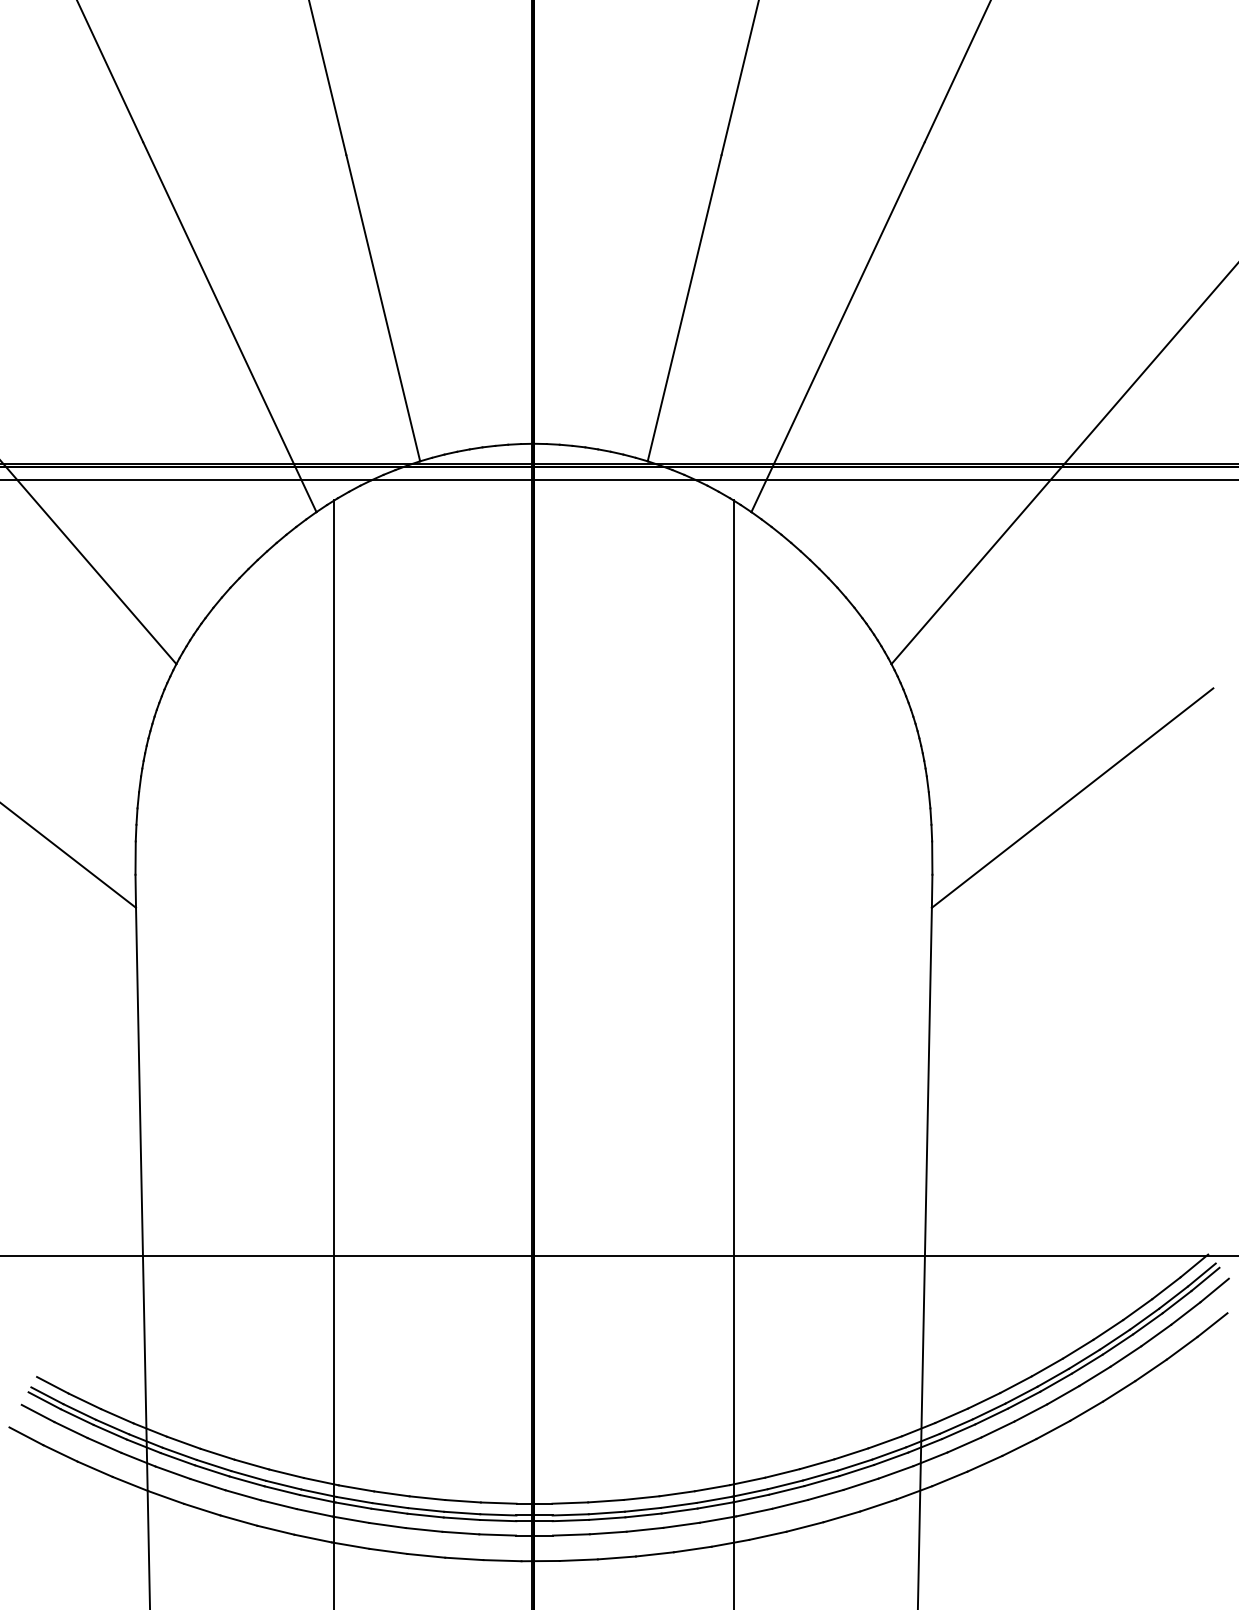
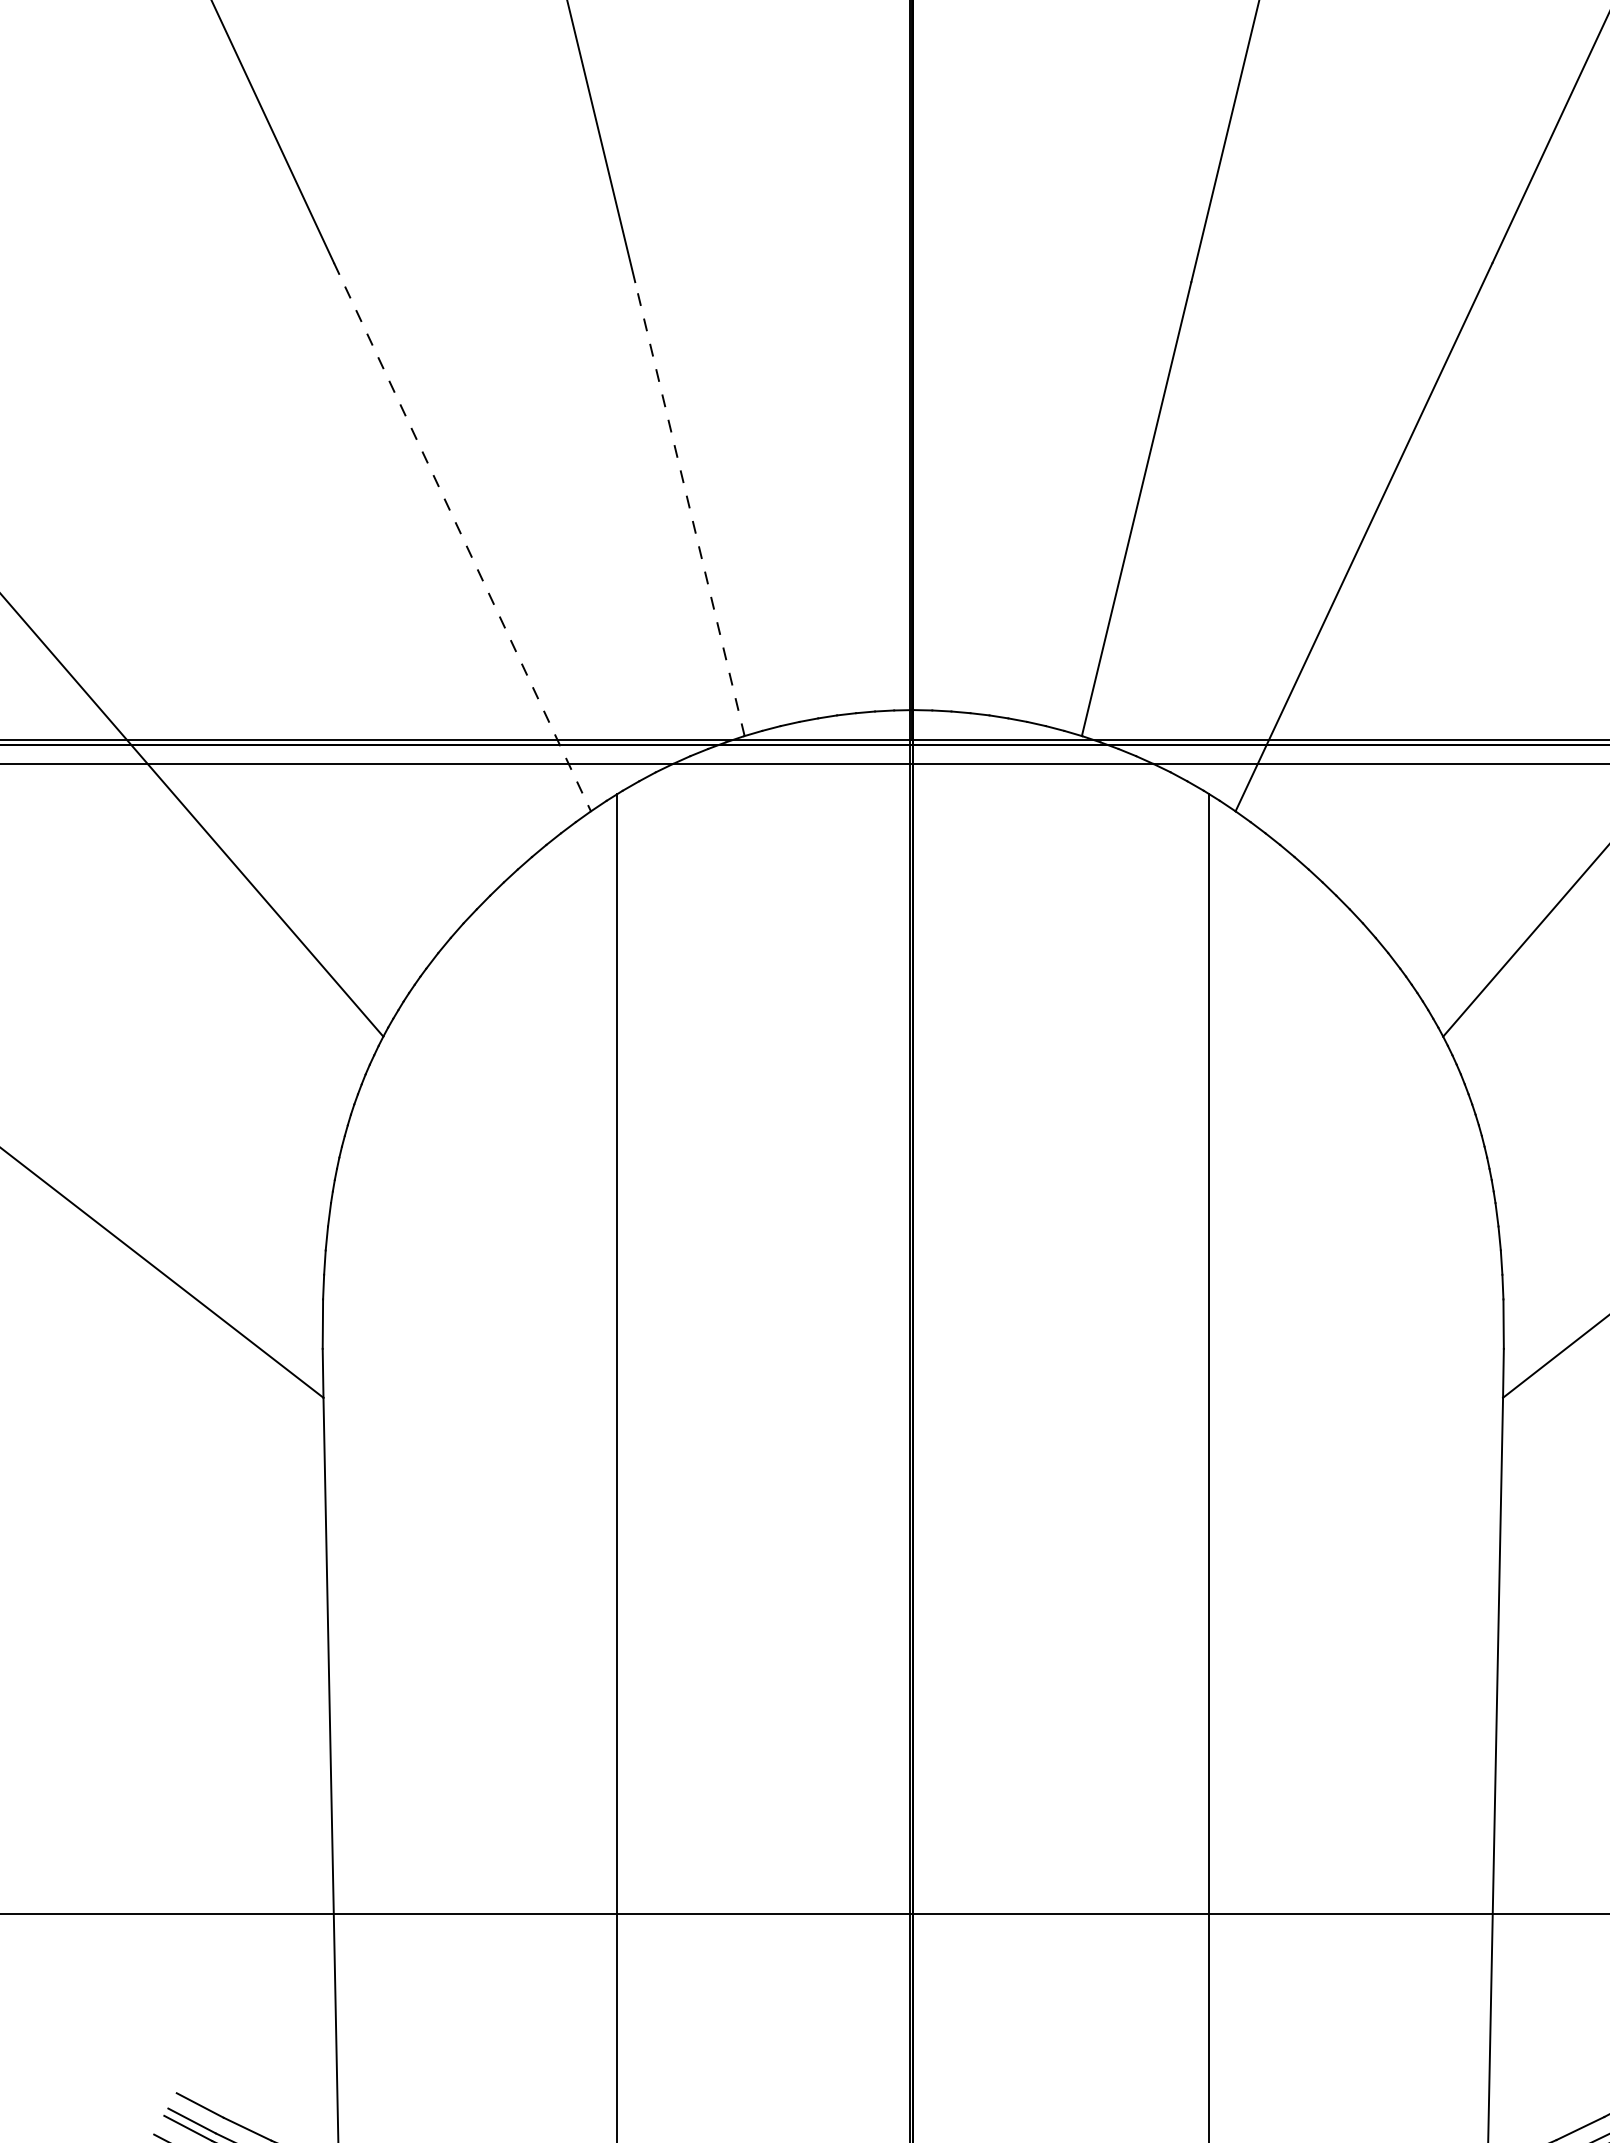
line: (383, 308) -> (690, 509), solid -> dashed
line: (230, 327) -> (463, 537), solid -> dashed

